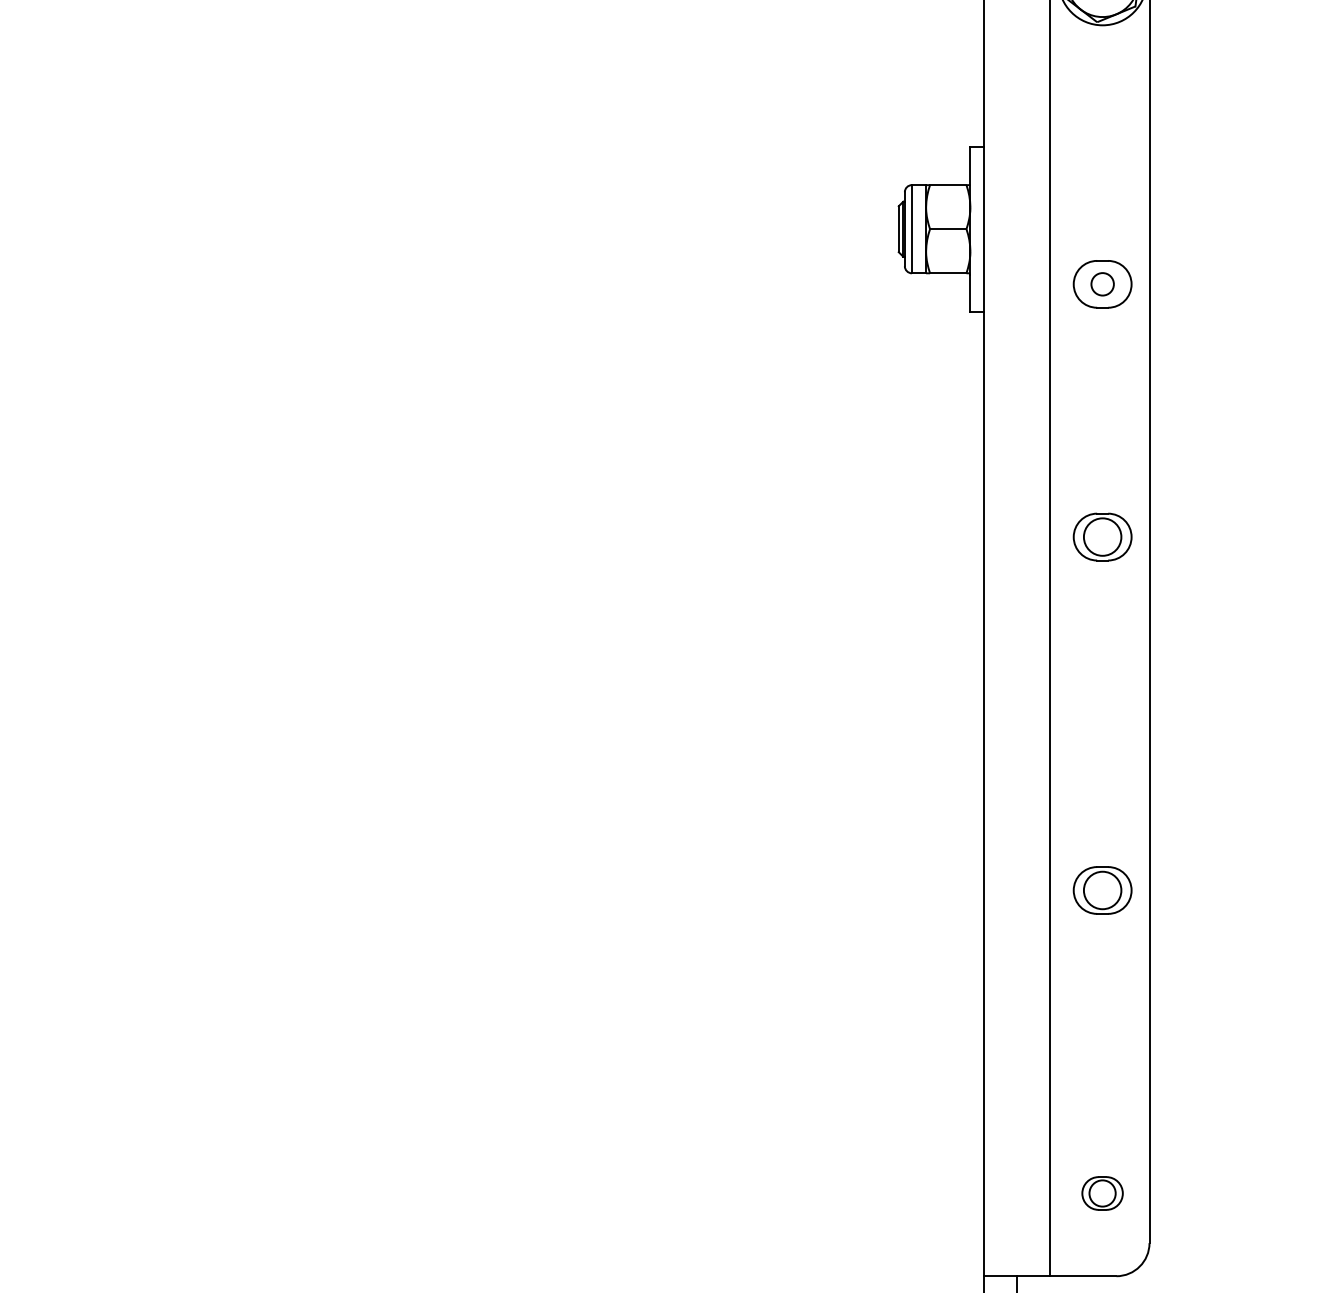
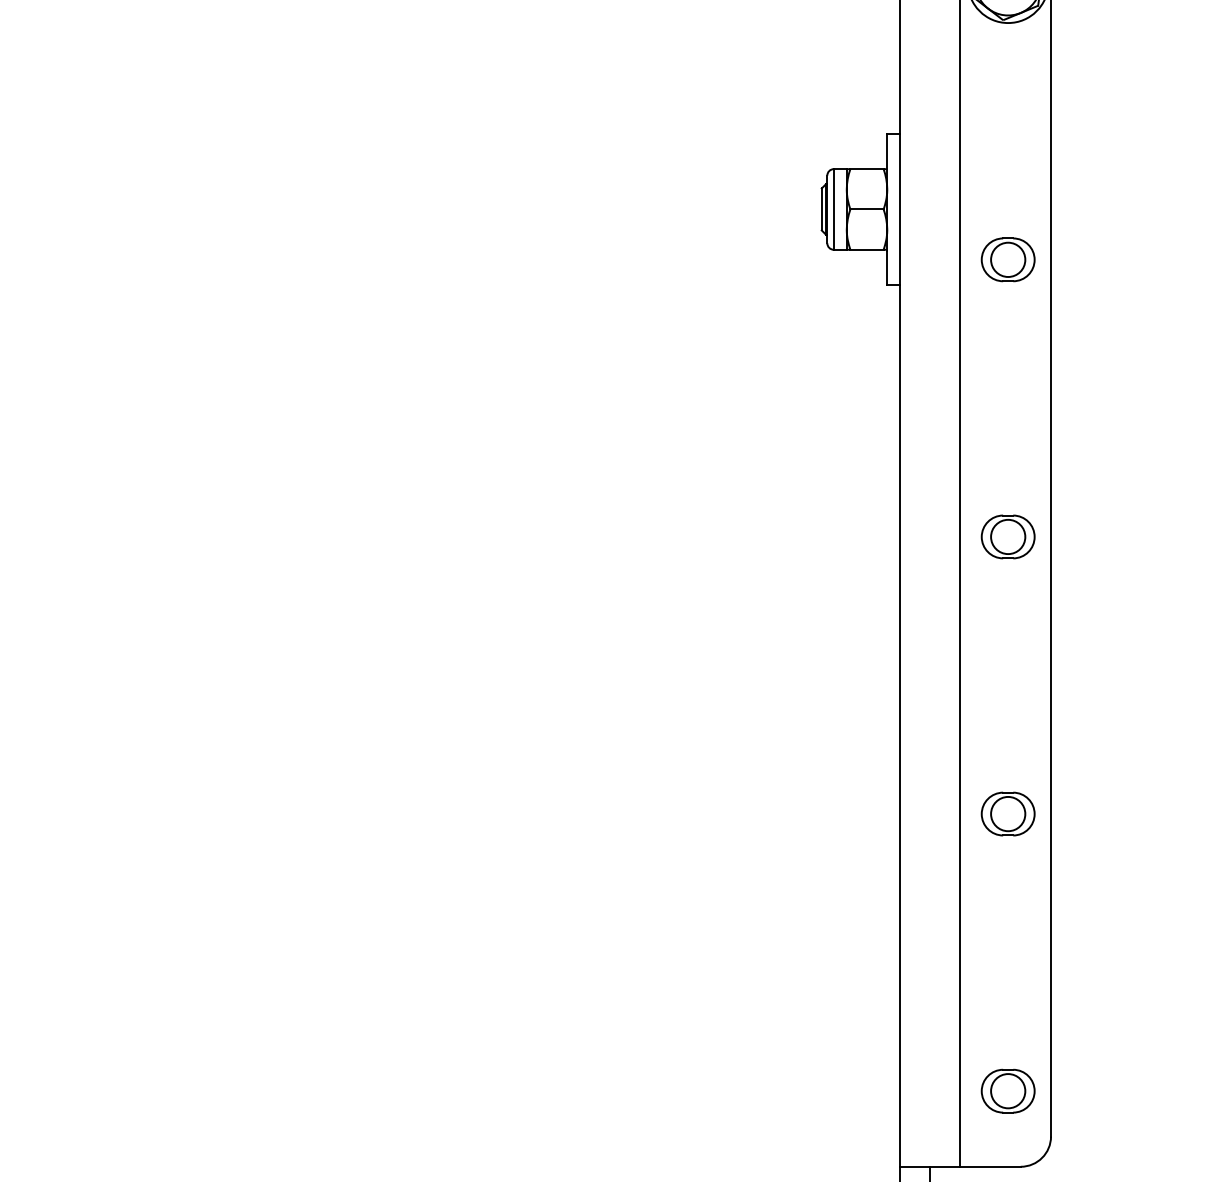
circle: (1102, 283) -> (1008, 259), size x1.67
part: (1101, 536) -> (1007, 536), moved
part: (1101, 1192) -> (1007, 1090), size x1.43

